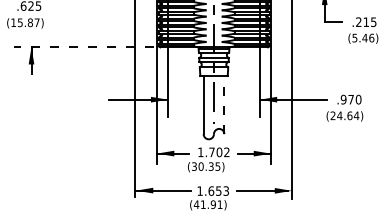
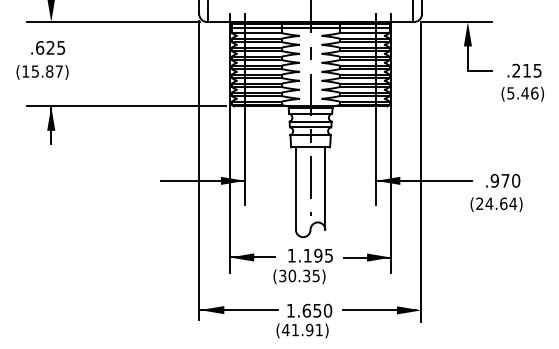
line: (83, 47) -> (125, 106), dashed -> solid
line: (224, 105) -> (325, 188), dashed -> solid
text: (218, 152) -> (317, 255), 1.702 -> 1.195
text: (225, 190) -> (327, 310), 1.653 -> 1.650

